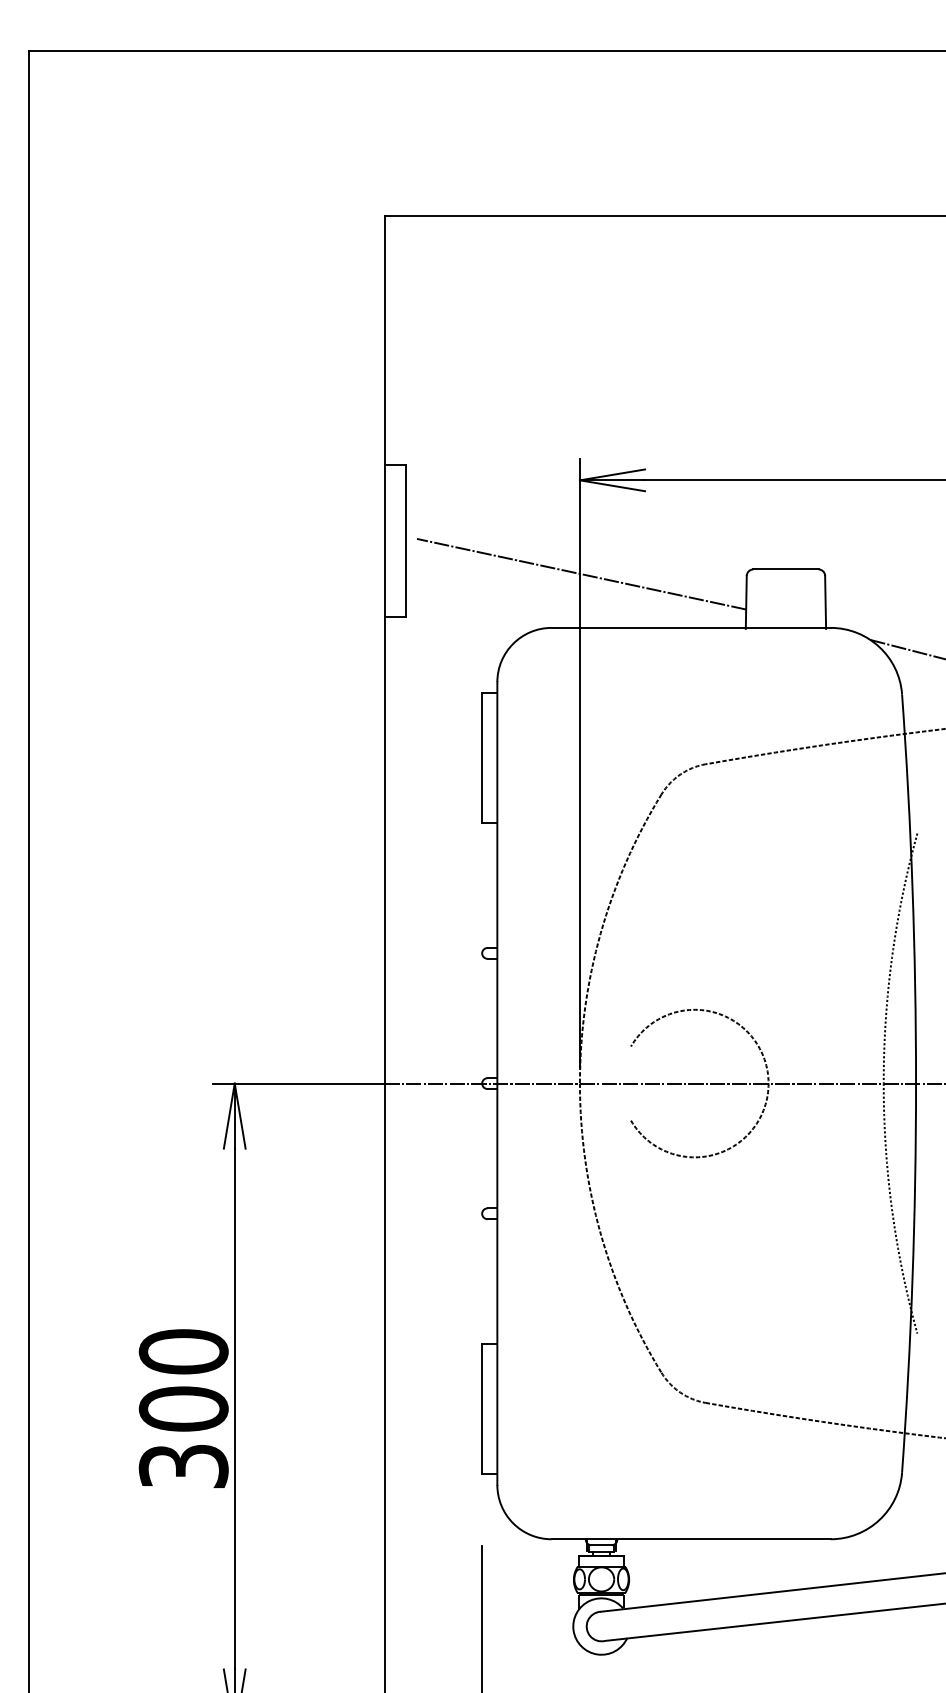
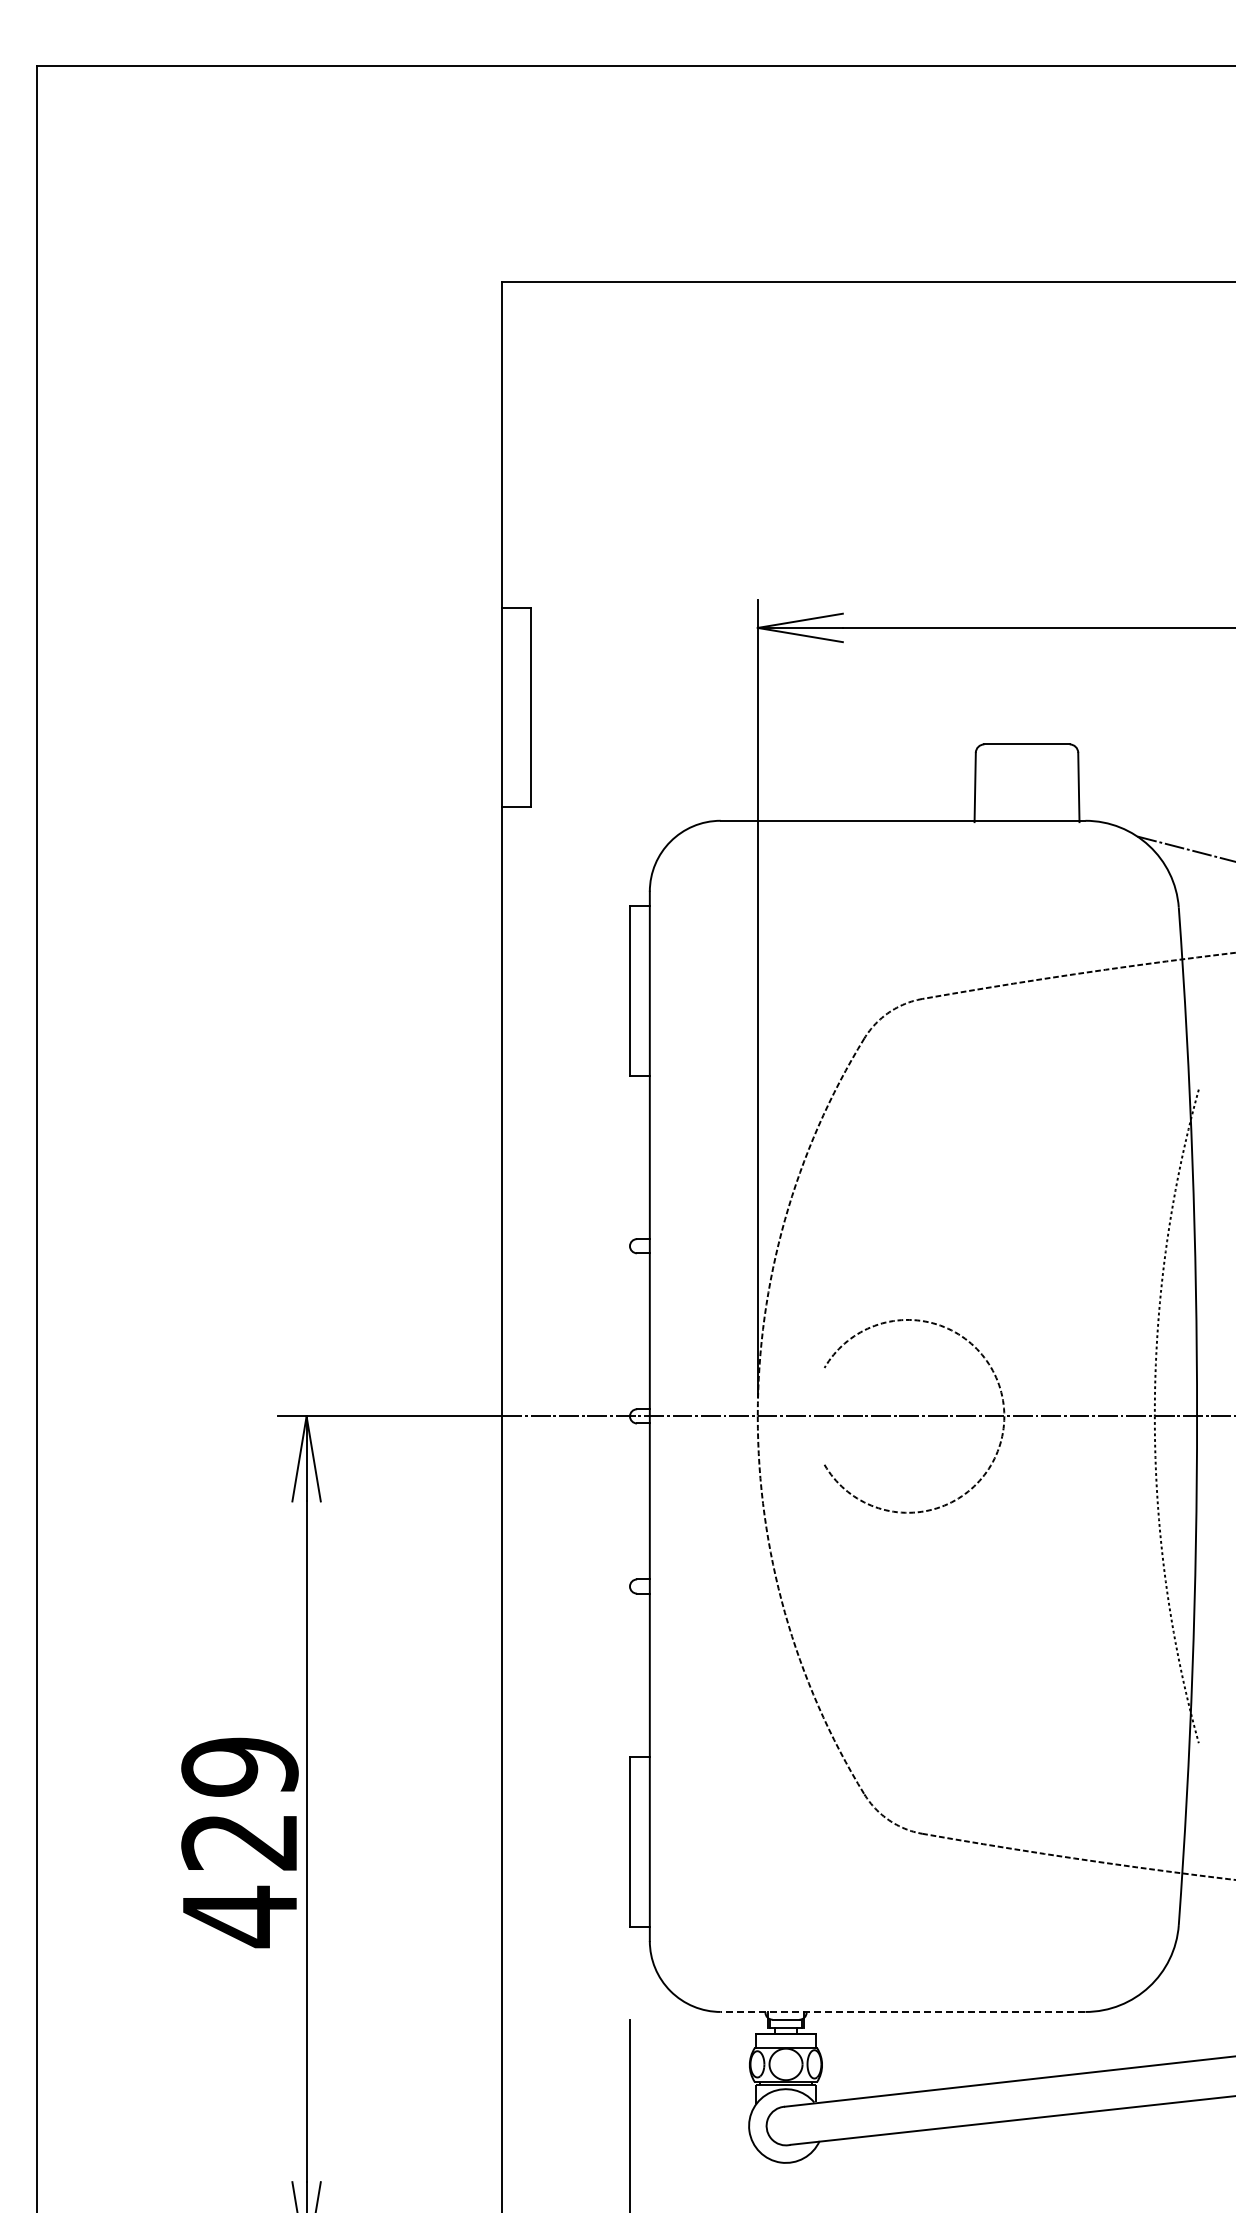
line: (581, 574) -> (759, 750), removed
text: (183, 1409) -> (239, 1842), 300 -> 429
line: (690, 1538) -> (902, 2011), solid -> dashed

